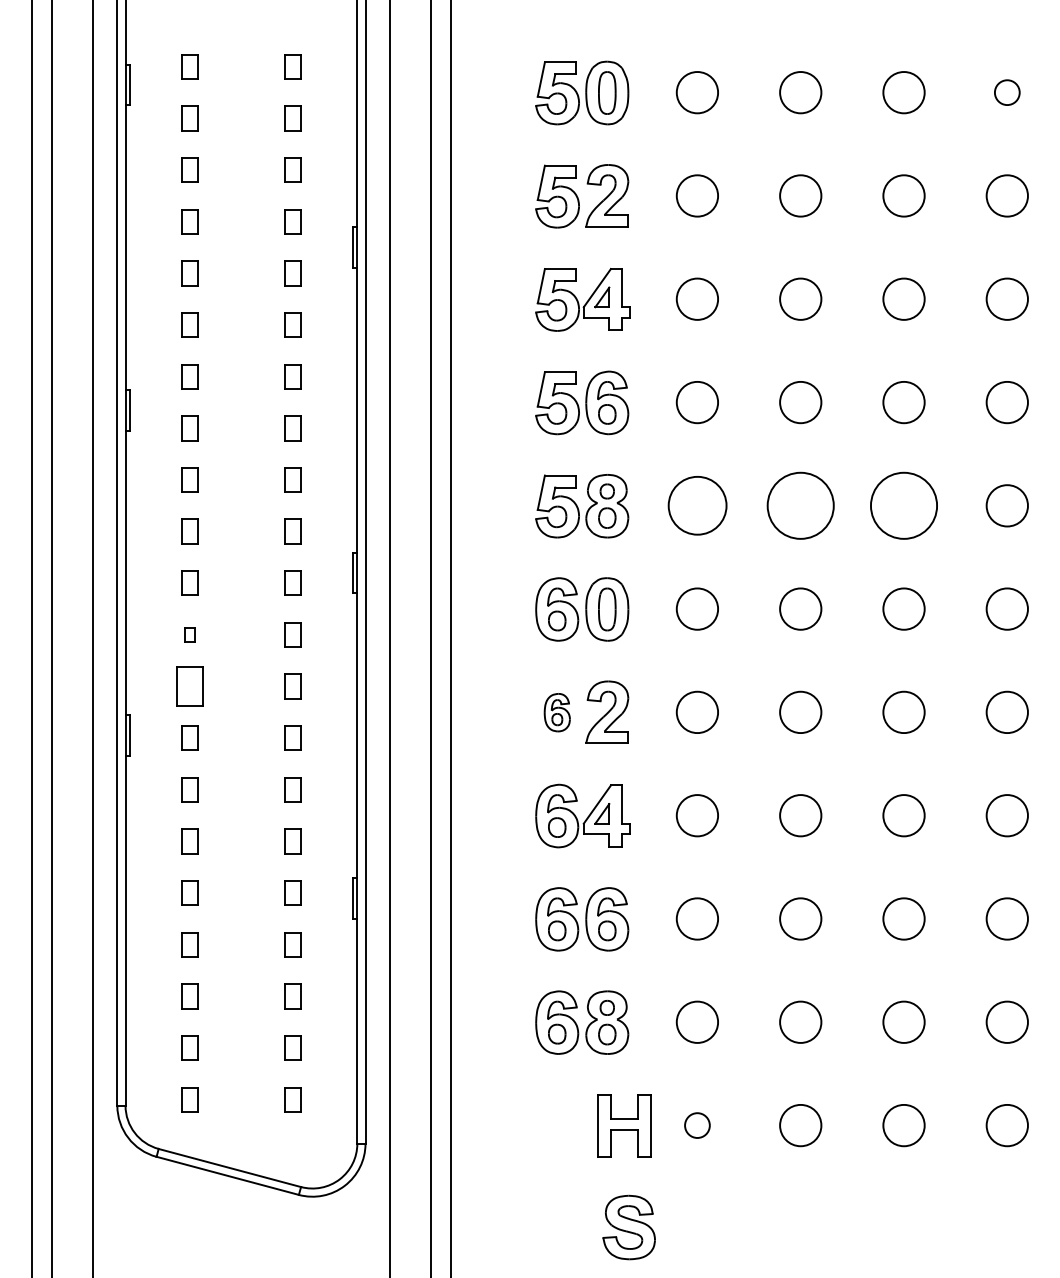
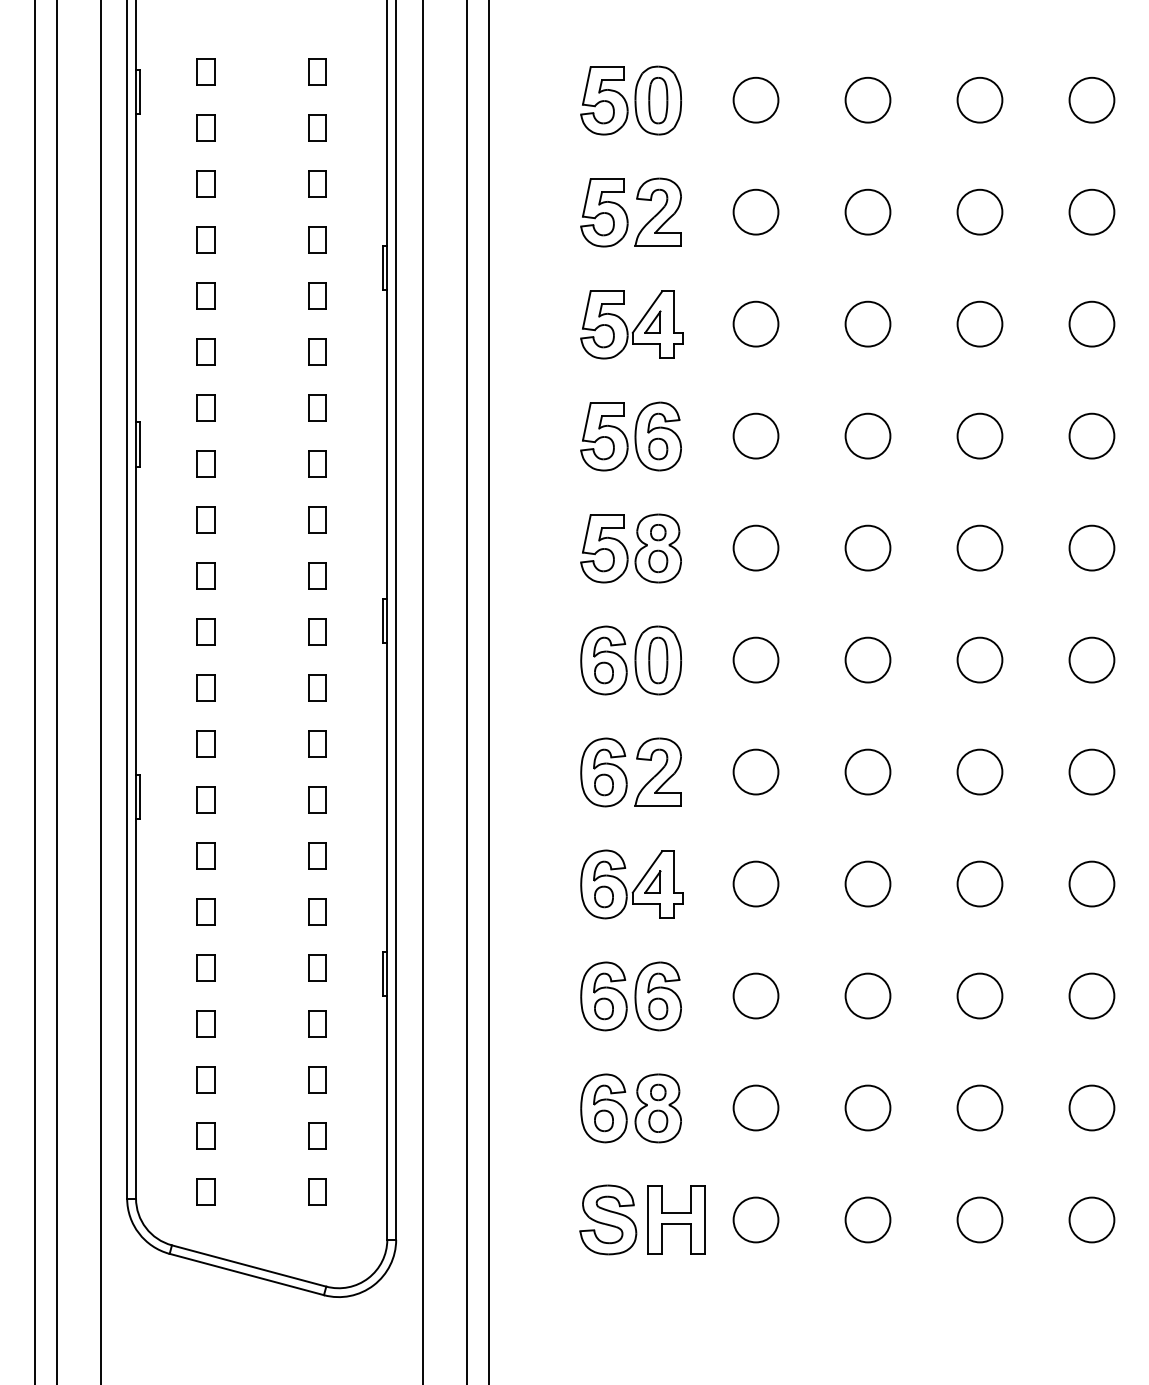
circle: (1006, 92) -> (1091, 100), size x1.67
circle: (696, 505) -> (755, 547), size x0.71
circle: (800, 505) -> (867, 547), size x0.62
circle: (903, 505) -> (979, 547), size x0.62
part: (189, 634) -> (205, 687), size x1.67
part: (189, 686) -> (205, 743), size x0.62
part: (557, 712) -> (604, 772), size x1.67
circle: (697, 1125) -> (756, 1219), size x1.67
part: (628, 1227) -> (607, 1219), moved

